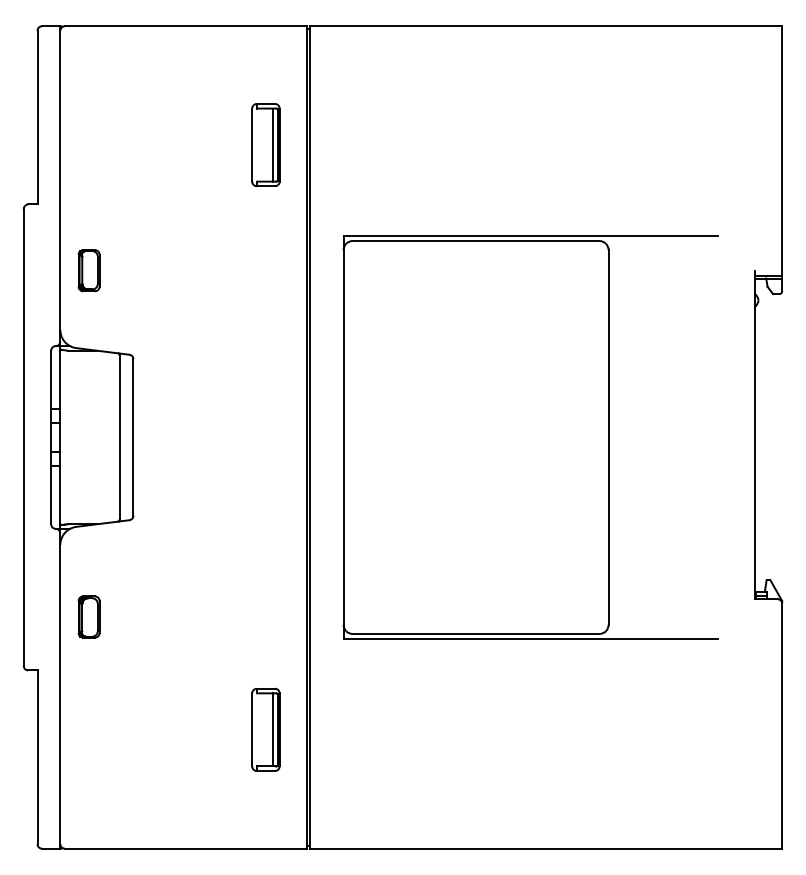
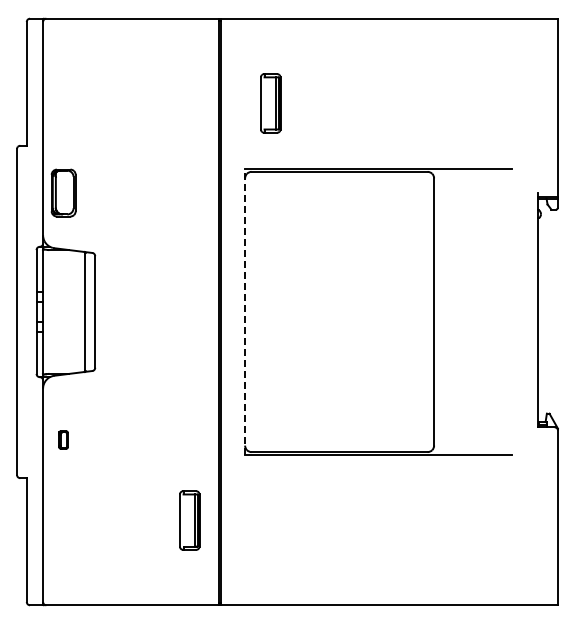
part: (265, 145) -> (270, 103), moved
part: (88, 269) -> (63, 192), size x1.6
line: (344, 436) -> (245, 311), solid -> dashed
part: (88, 616) -> (63, 439), size x0.6

